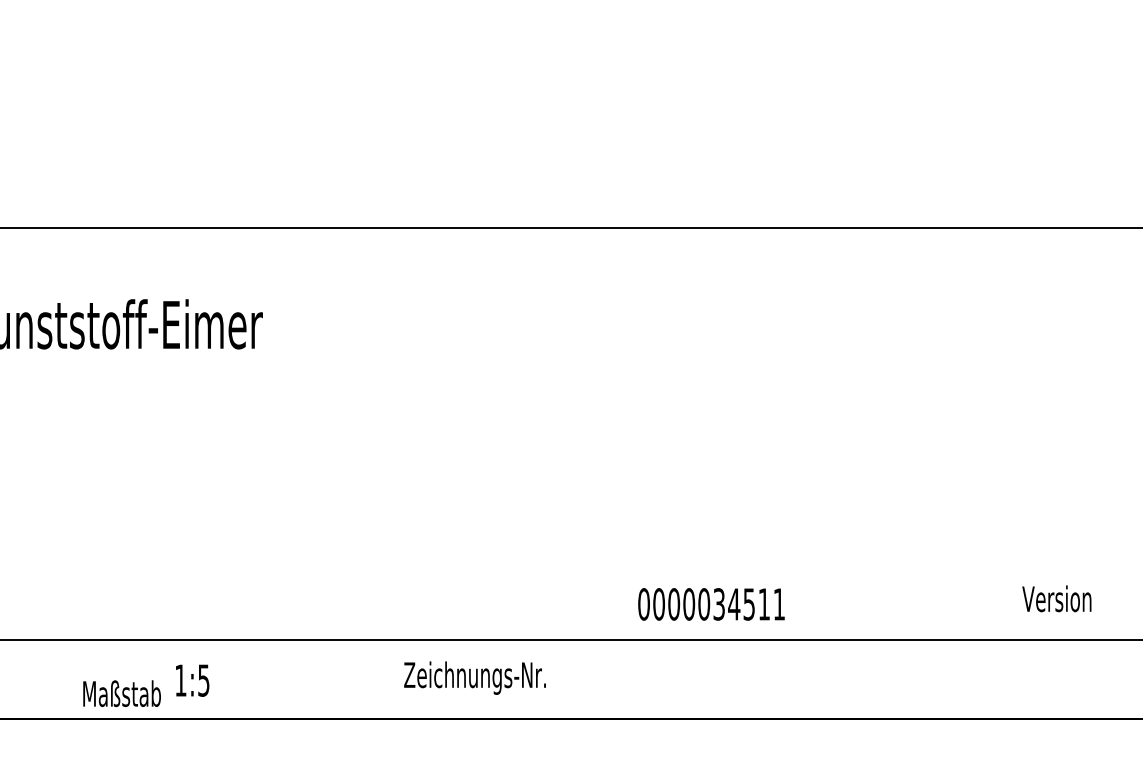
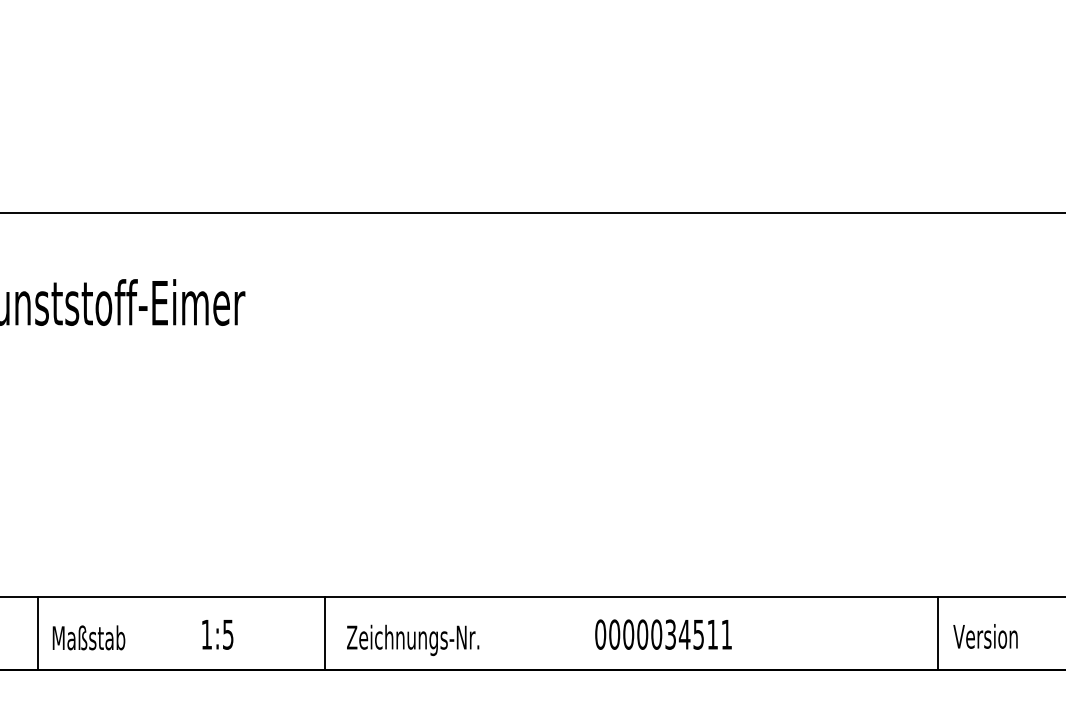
text: (1056, 598) -> (985, 636), moved
text: (711, 604) -> (663, 634), moved
text: (475, 678) -> (413, 640), moved
line: (40, 679) -> (37, 633), added
line: (348, 679) -> (325, 633), added
line: (1005, 679) -> (937, 633), added
text: (192, 680) -> (217, 634), moved
text: (121, 693) -> (88, 637), moved

